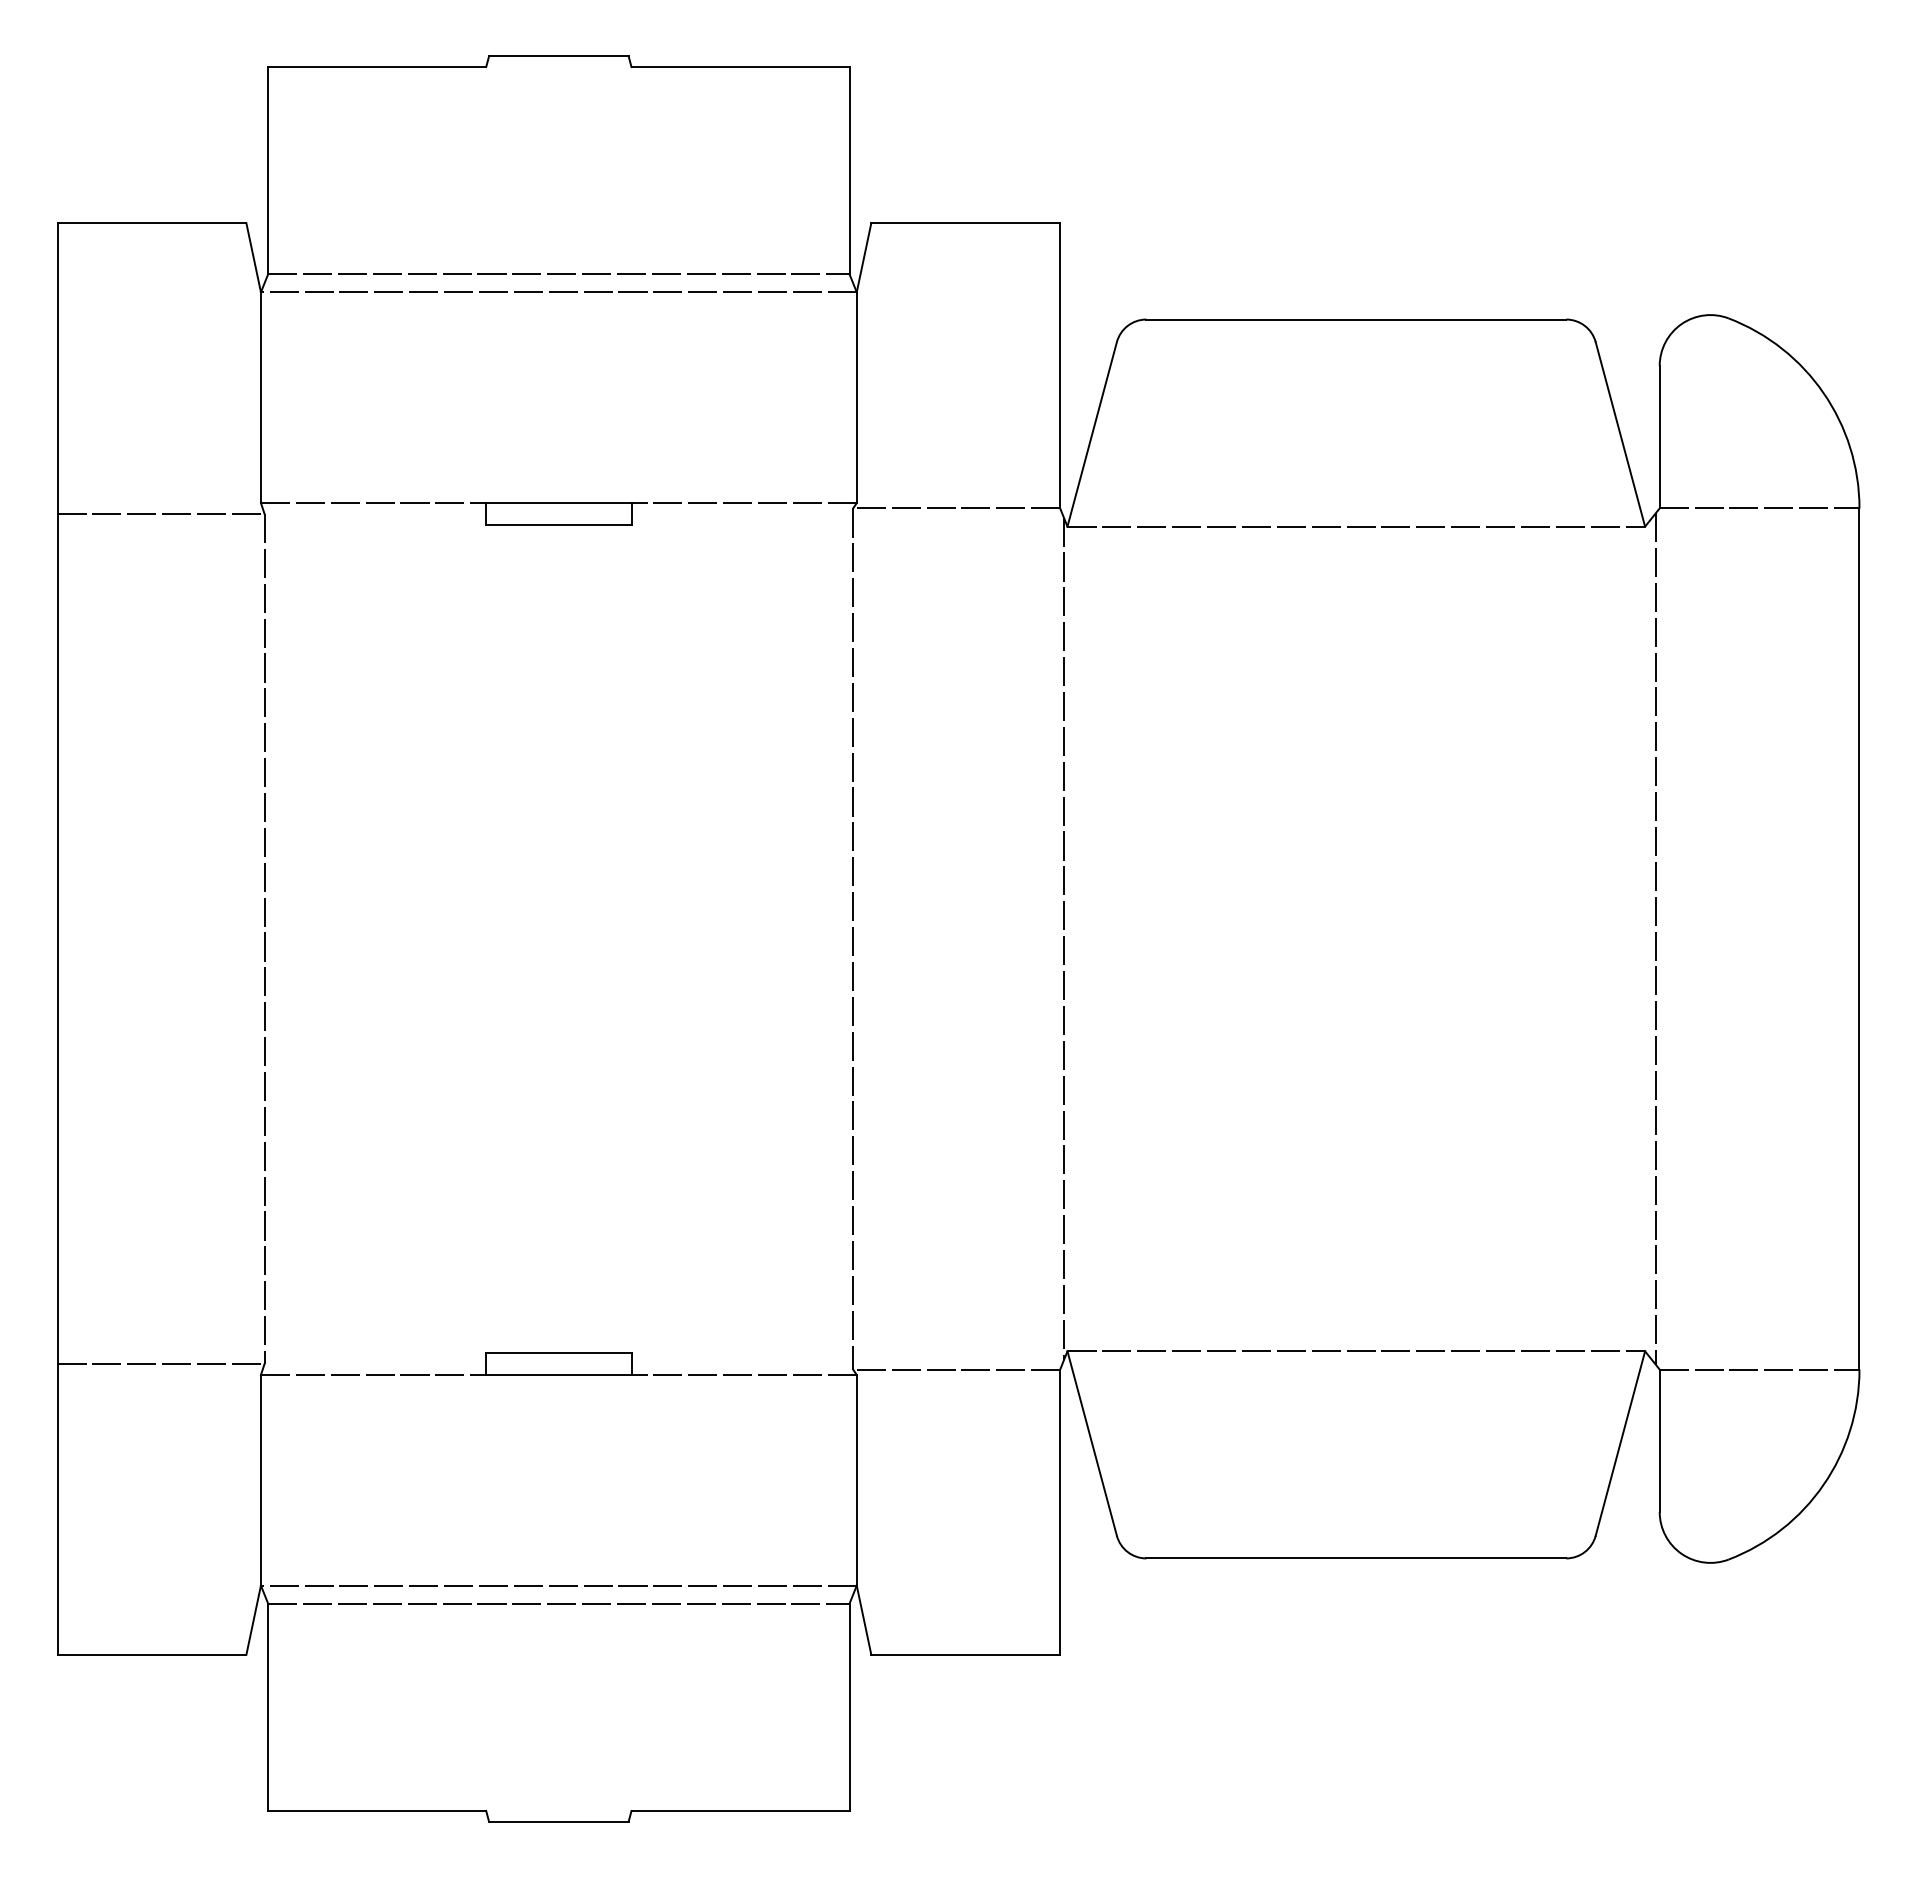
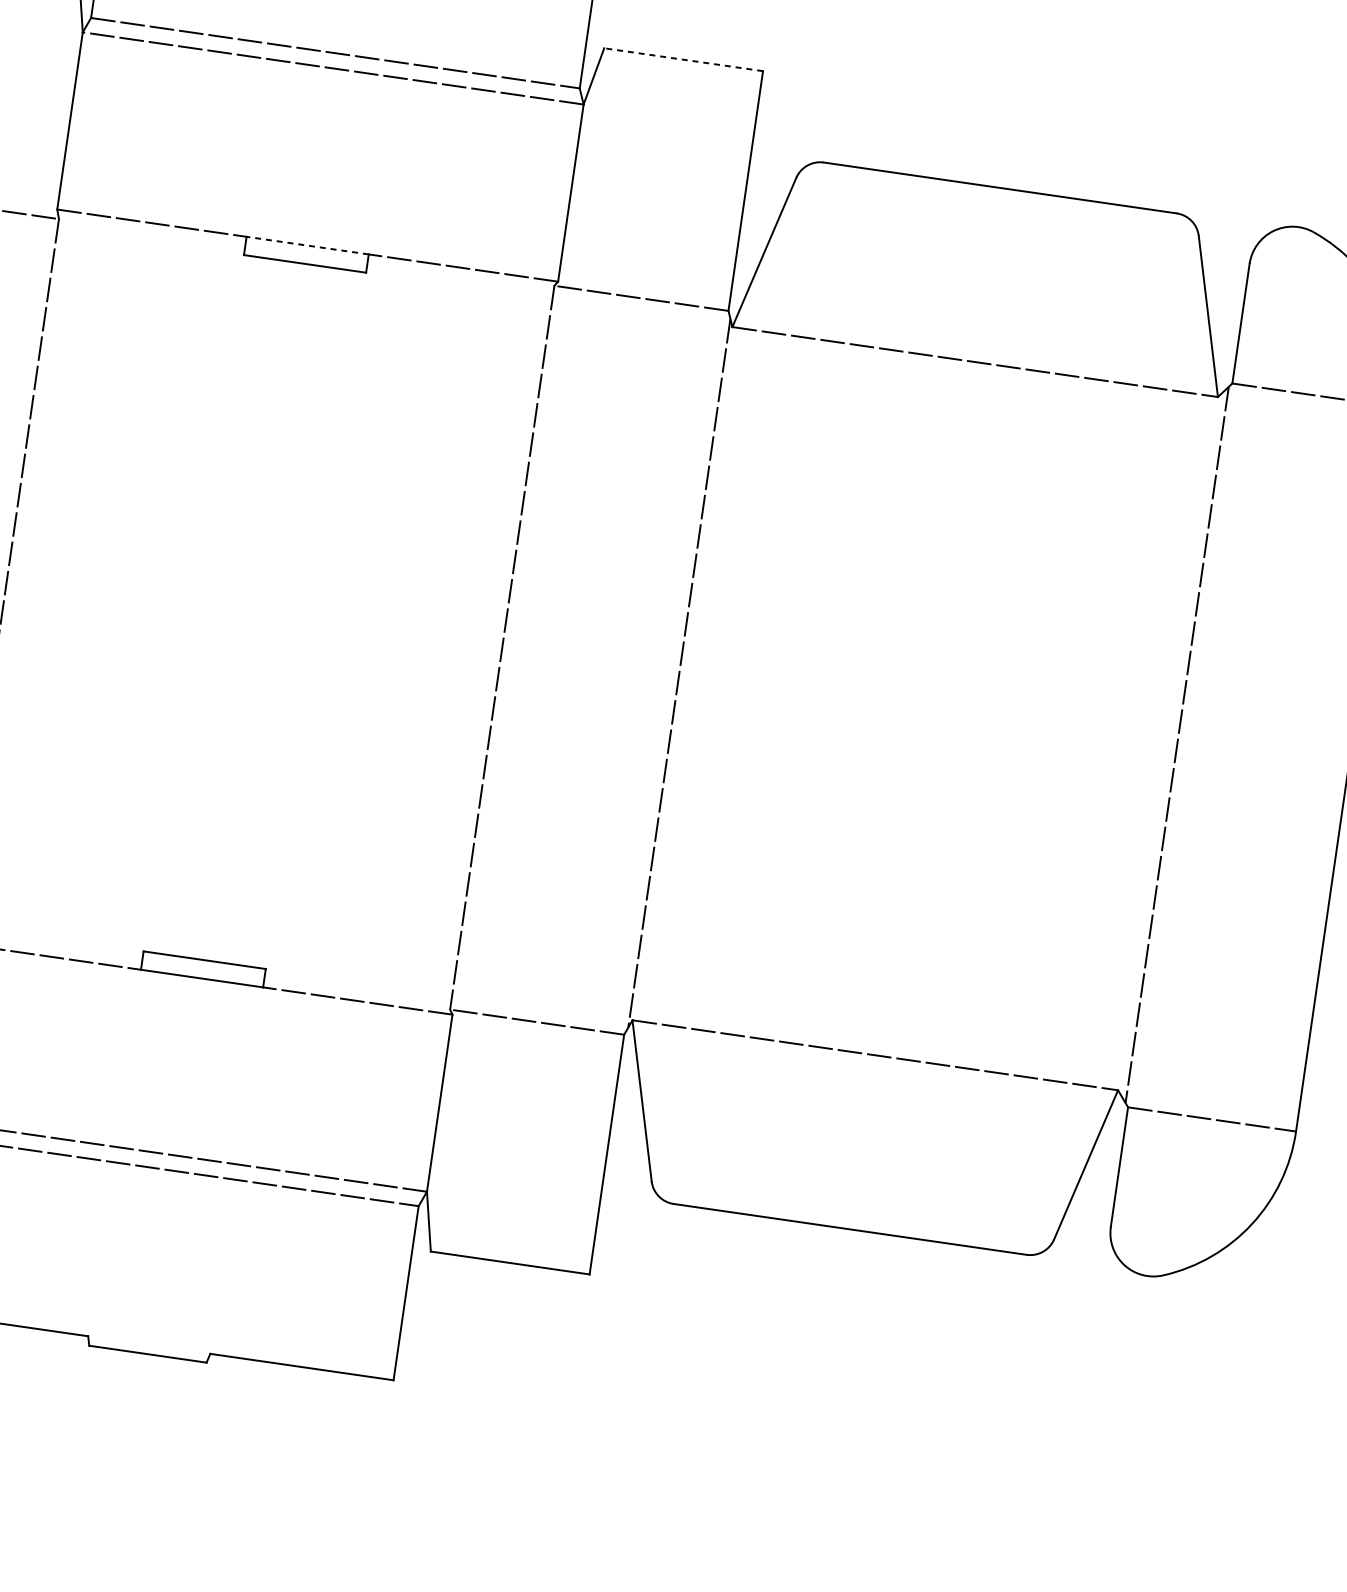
line: (965, 223) -> (683, 59), solid -> dashed
line: (558, 503) -> (307, 245), solid -> dashed

